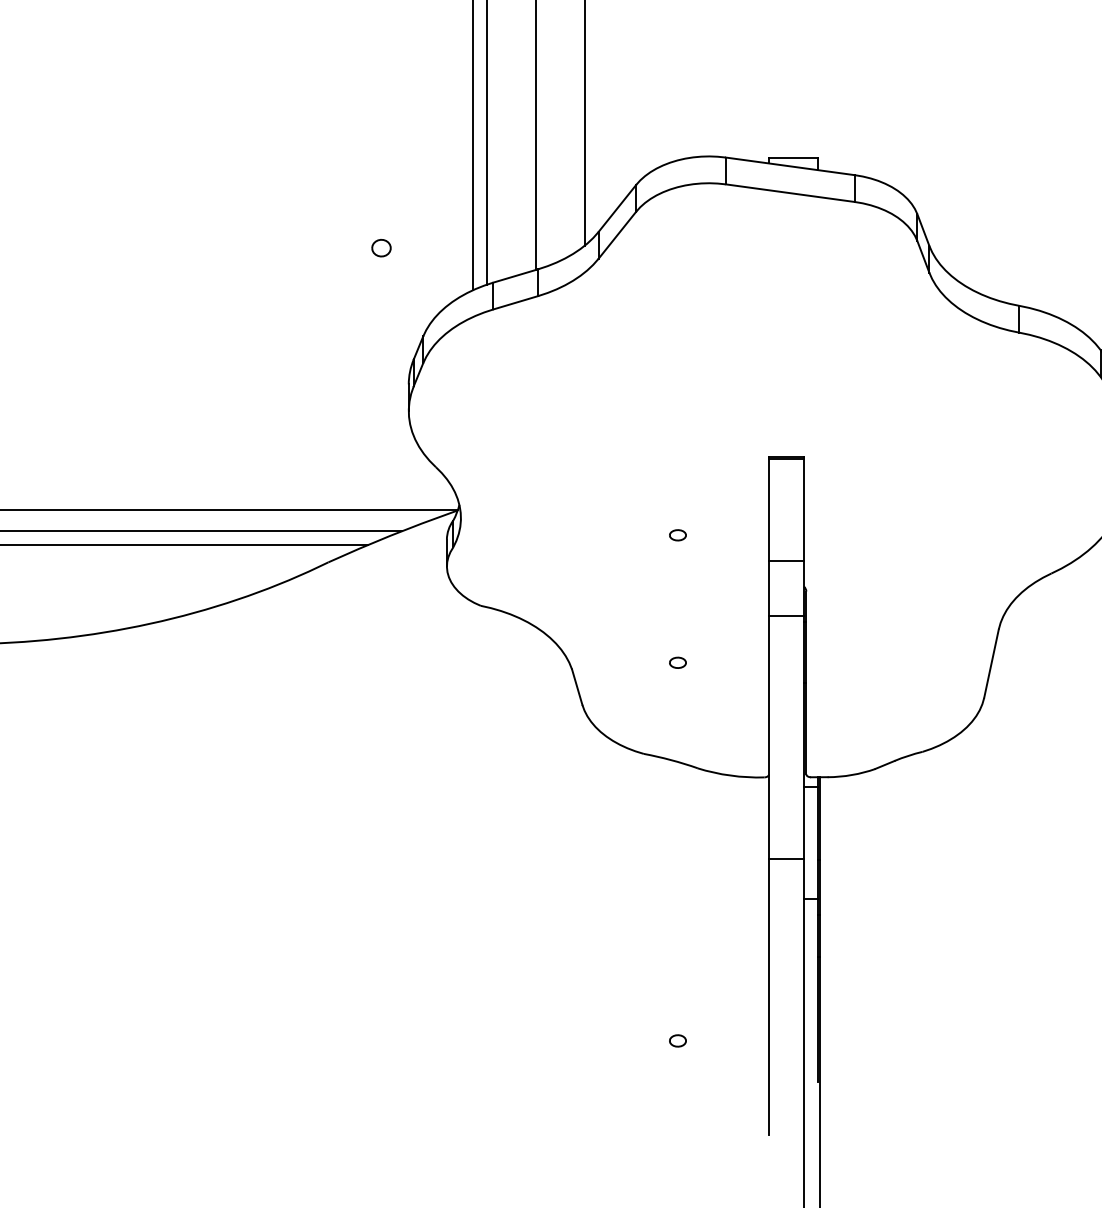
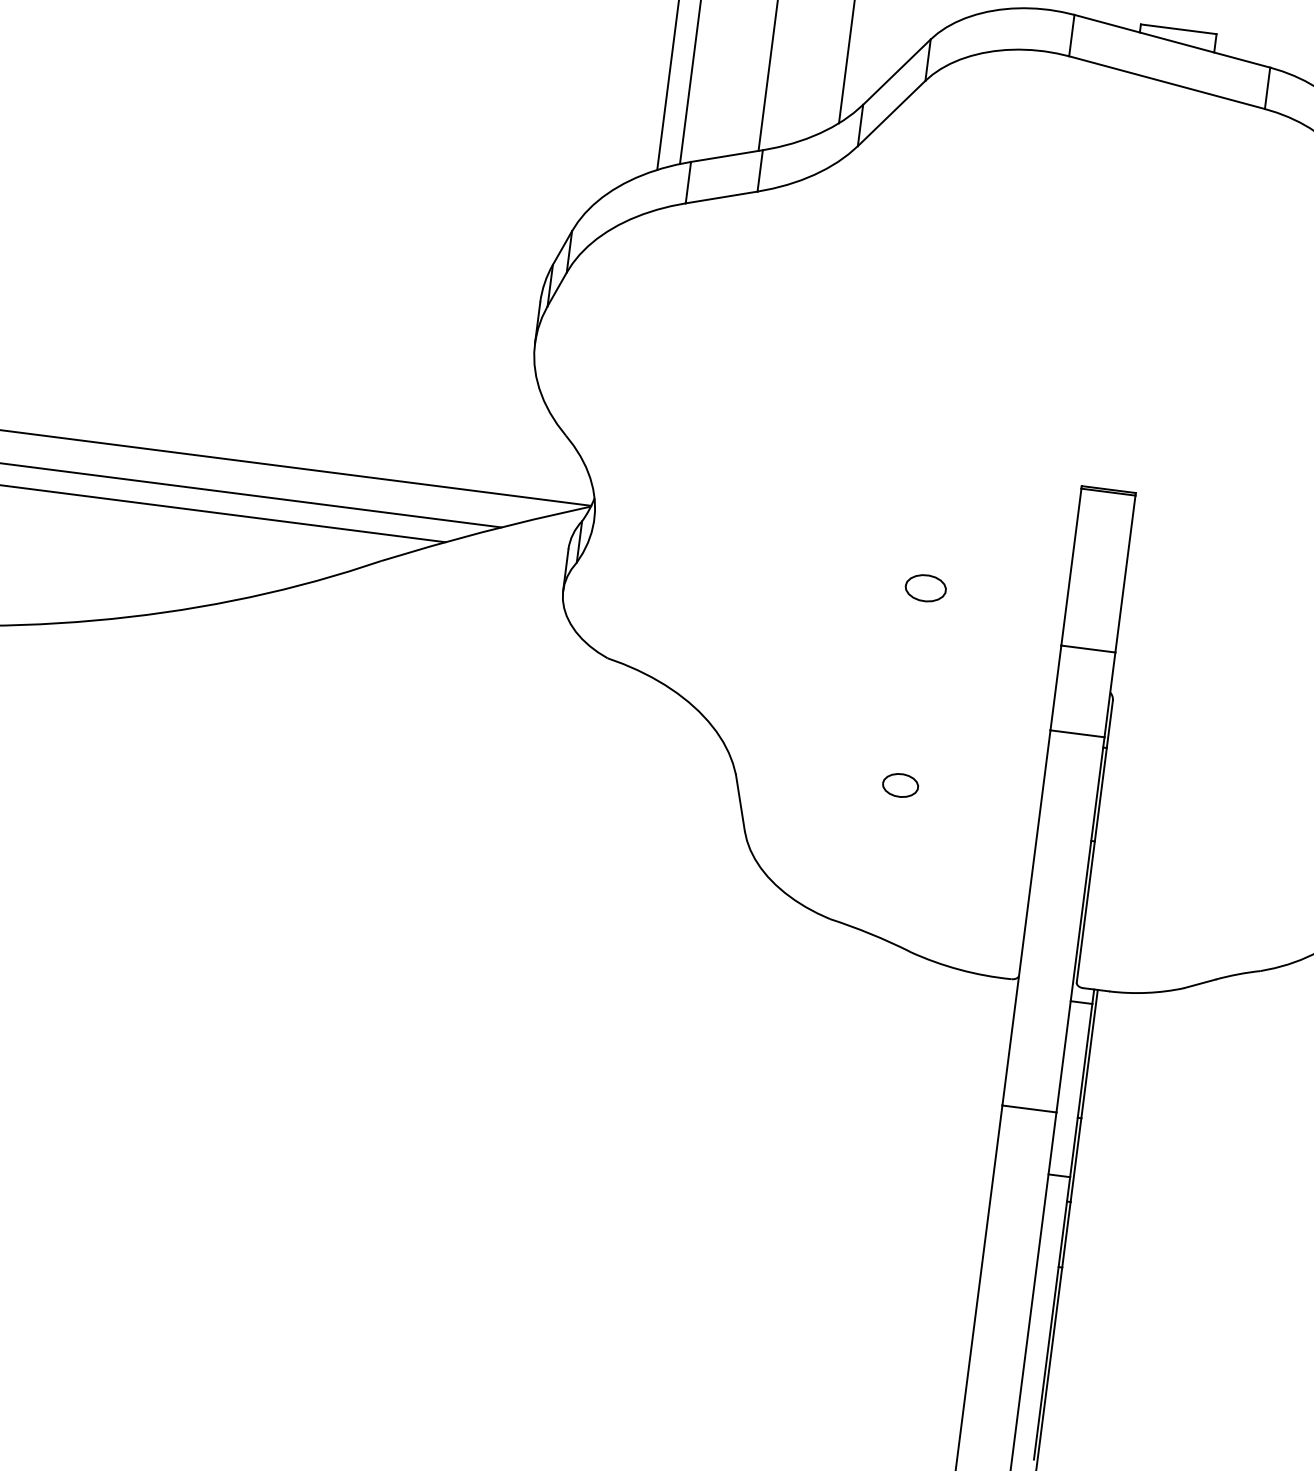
part: (381, 248) -> (525, 87), removed
part: (677, 535) -> (925, 588), size x1.6
part: (677, 662) -> (900, 784), size x1.4
part: (677, 1040) -> (825, 1368), removed

